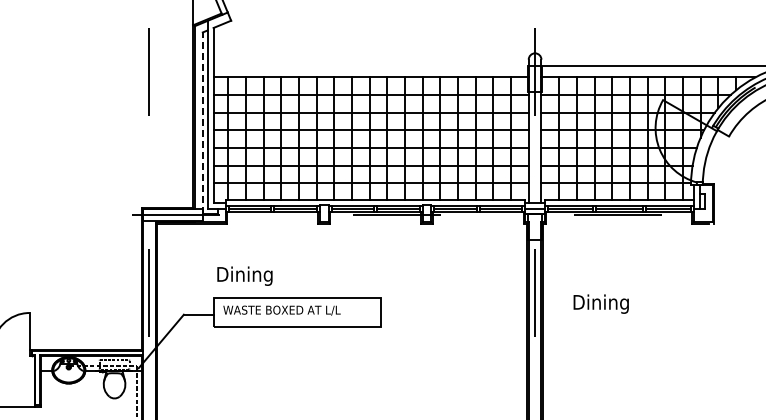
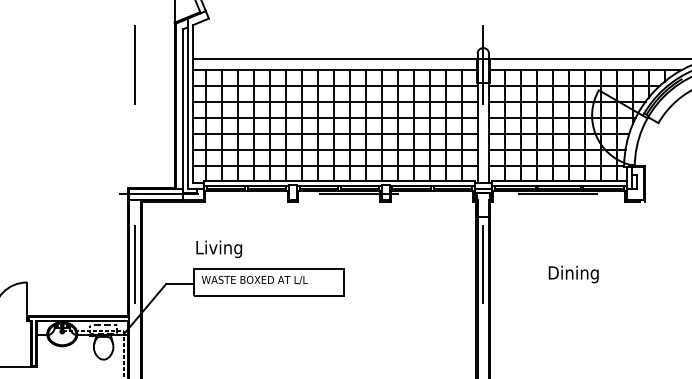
line: (370, 65) -> (334, 59), added
line: (202, 123) -> (183, 111), dashed -> solid
text: (245, 275) -> (221, 248), Dining -> Living
text: (600, 303) -> (573, 273), moved

